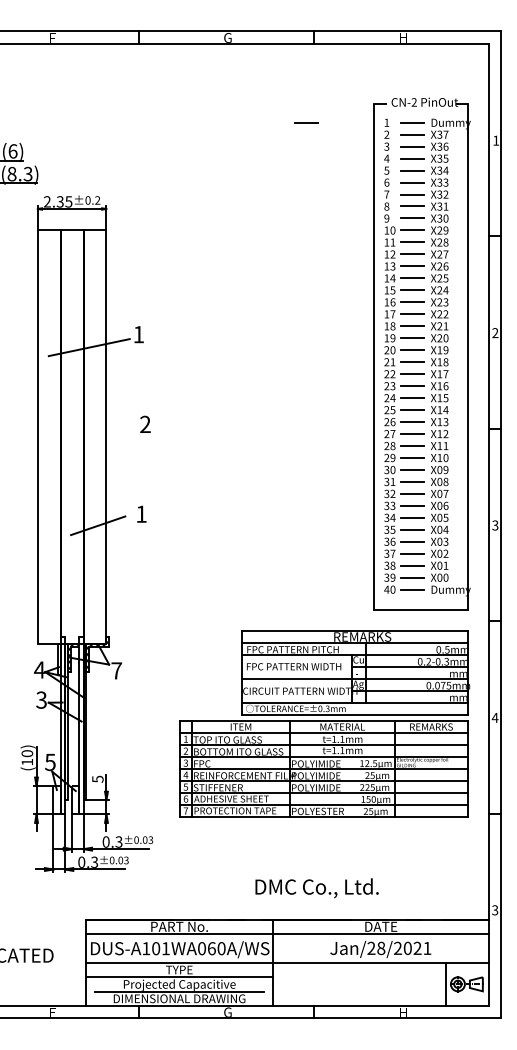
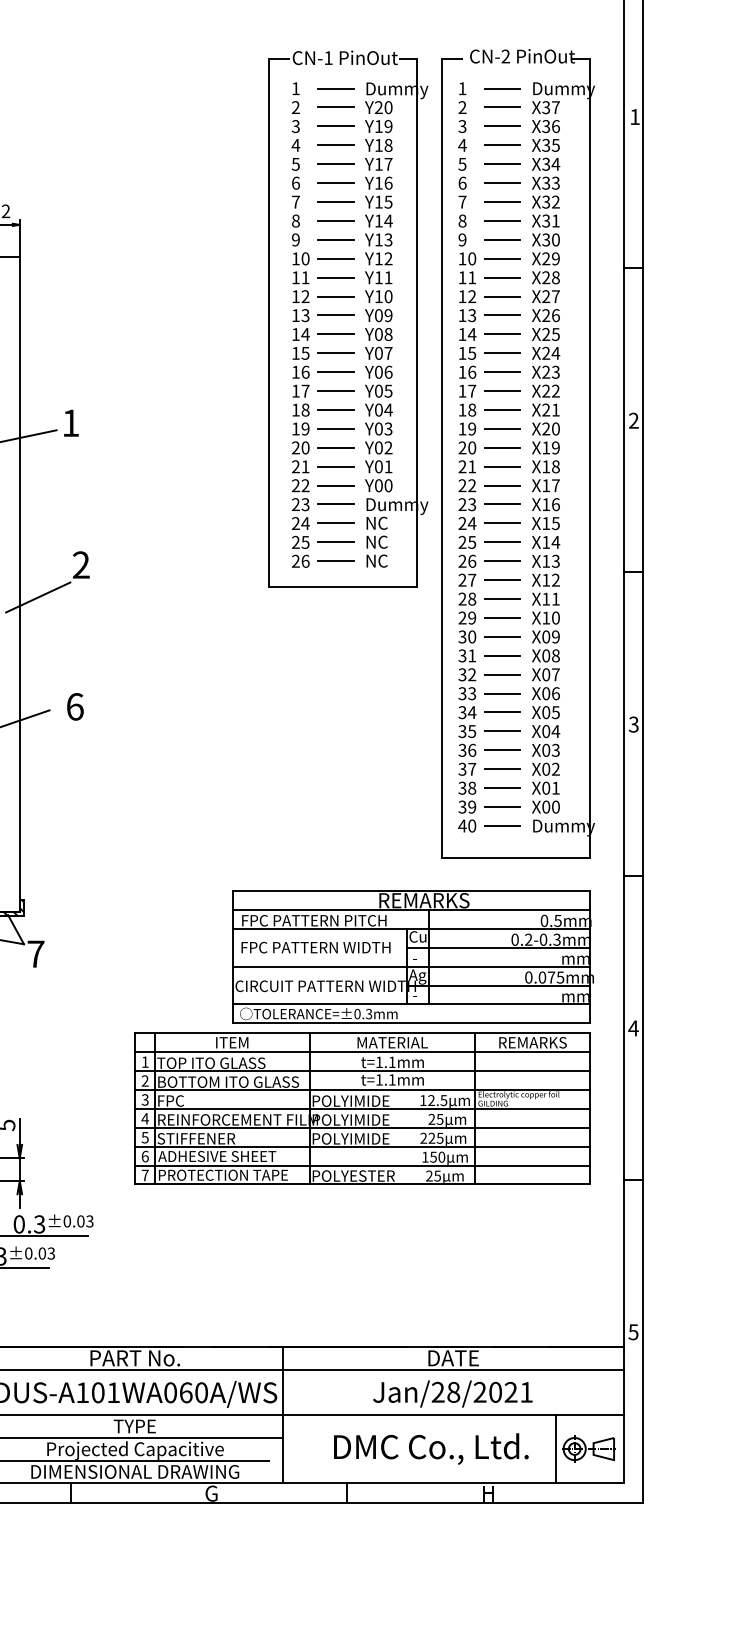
part: (314, 268) -> (348, 318), added
line: (117, 444) -> (37, 596), added
text: (141, 513) -> (75, 705), 1 -> 6
text: (316, 888) -> (430, 1449), moved
text: (495, 909) -> (634, 1330), 3 -> 5

